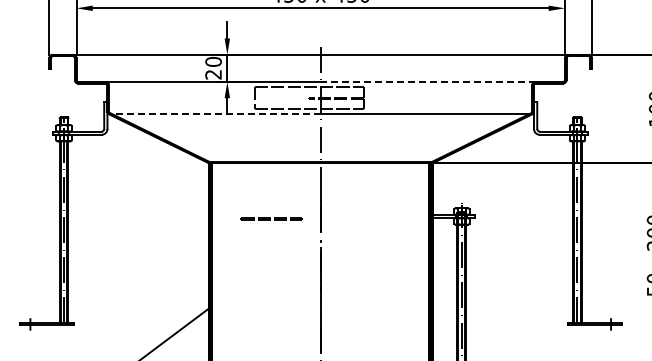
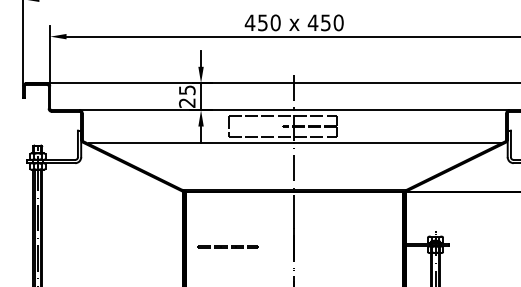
text: (213, 61) -> (187, 89), 20 -> 25
line: (427, 81) -> (401, 109), dashed -> solid
line: (217, 114) -> (191, 142), dashed -> solid
line: (270, 218) -> (227, 246), moved

